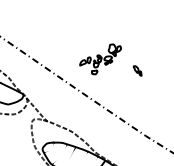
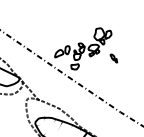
part: (100, 59) -> (83, 49), size x1.67

